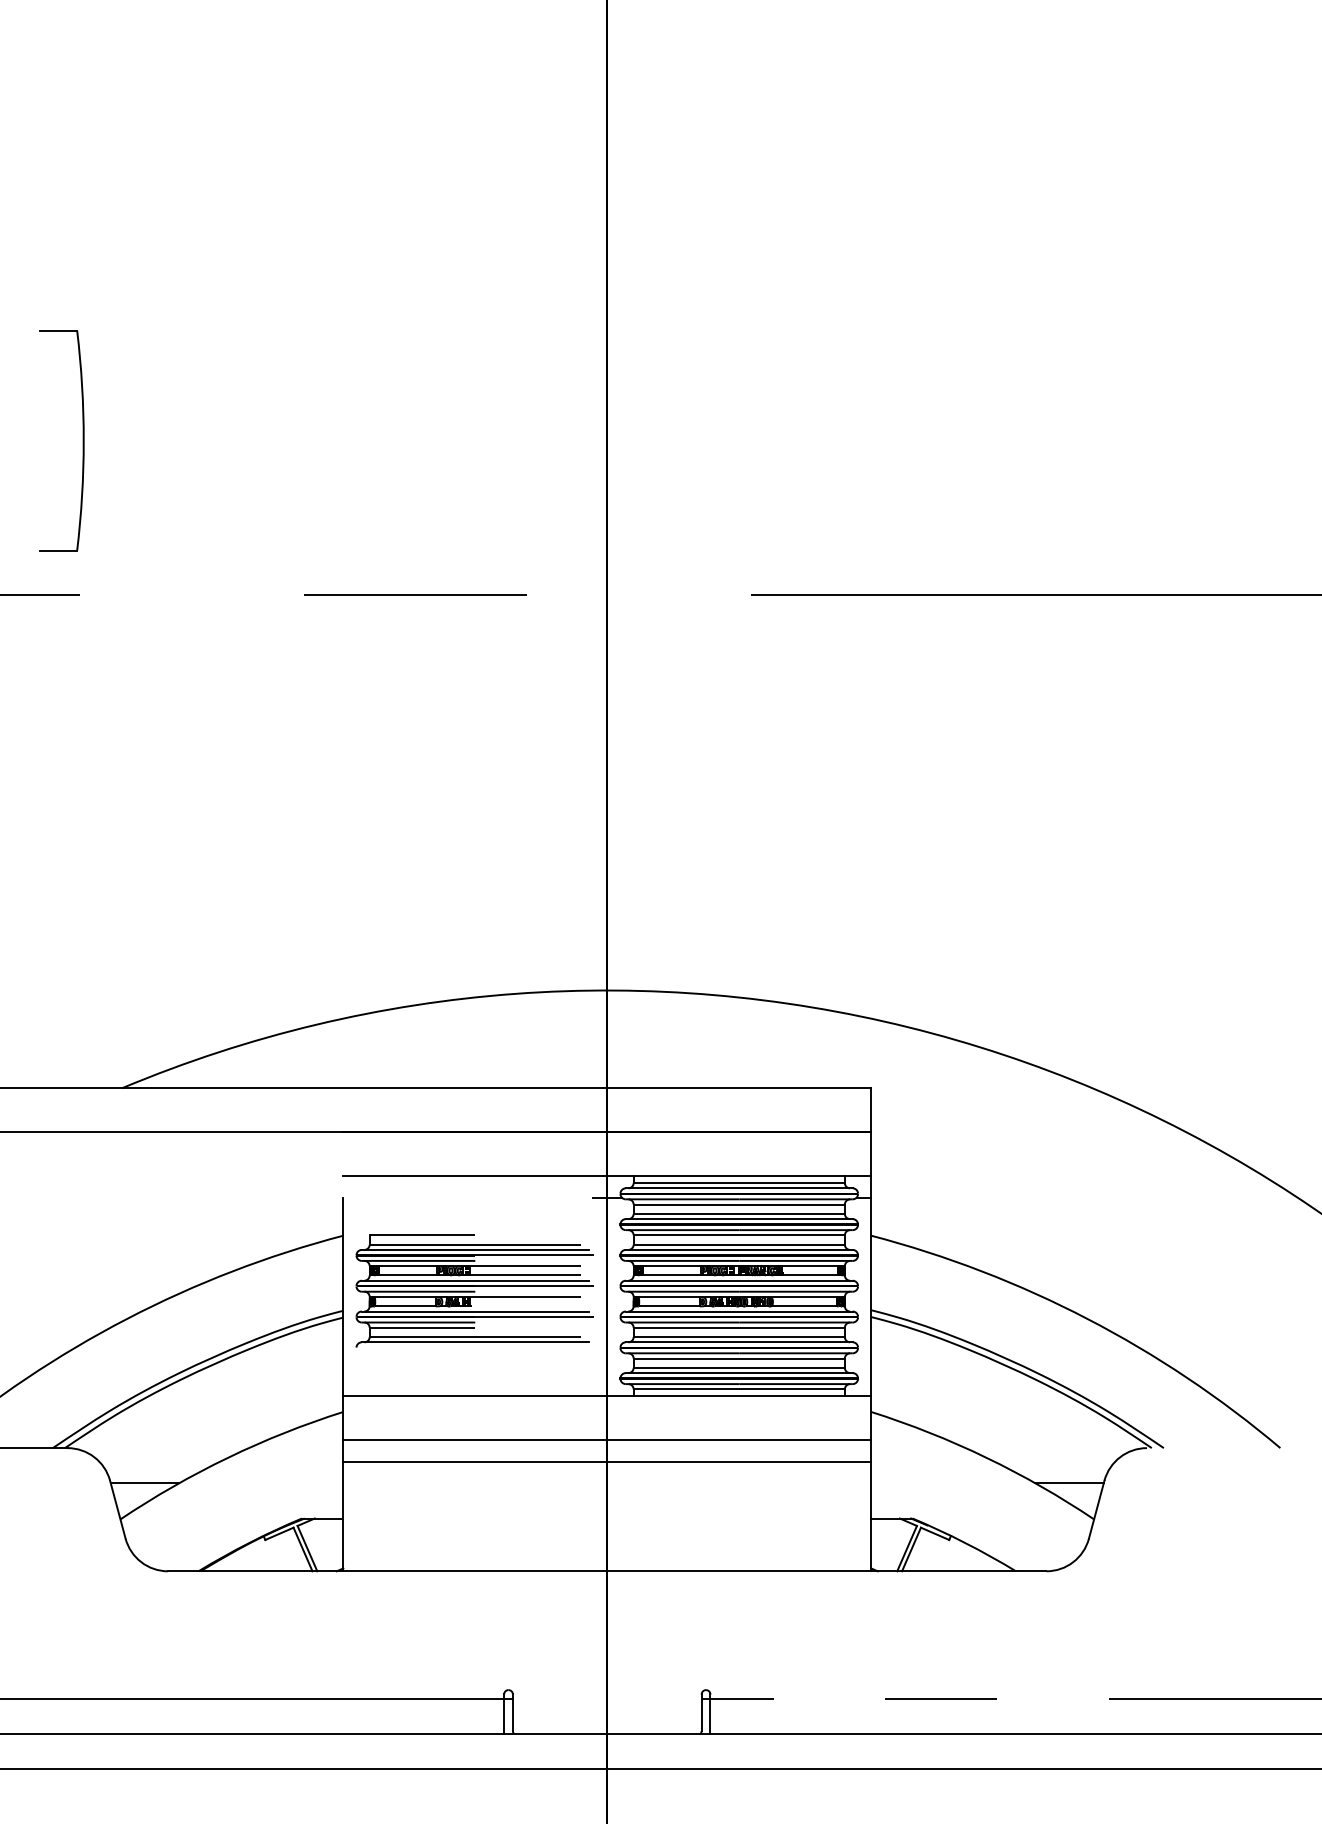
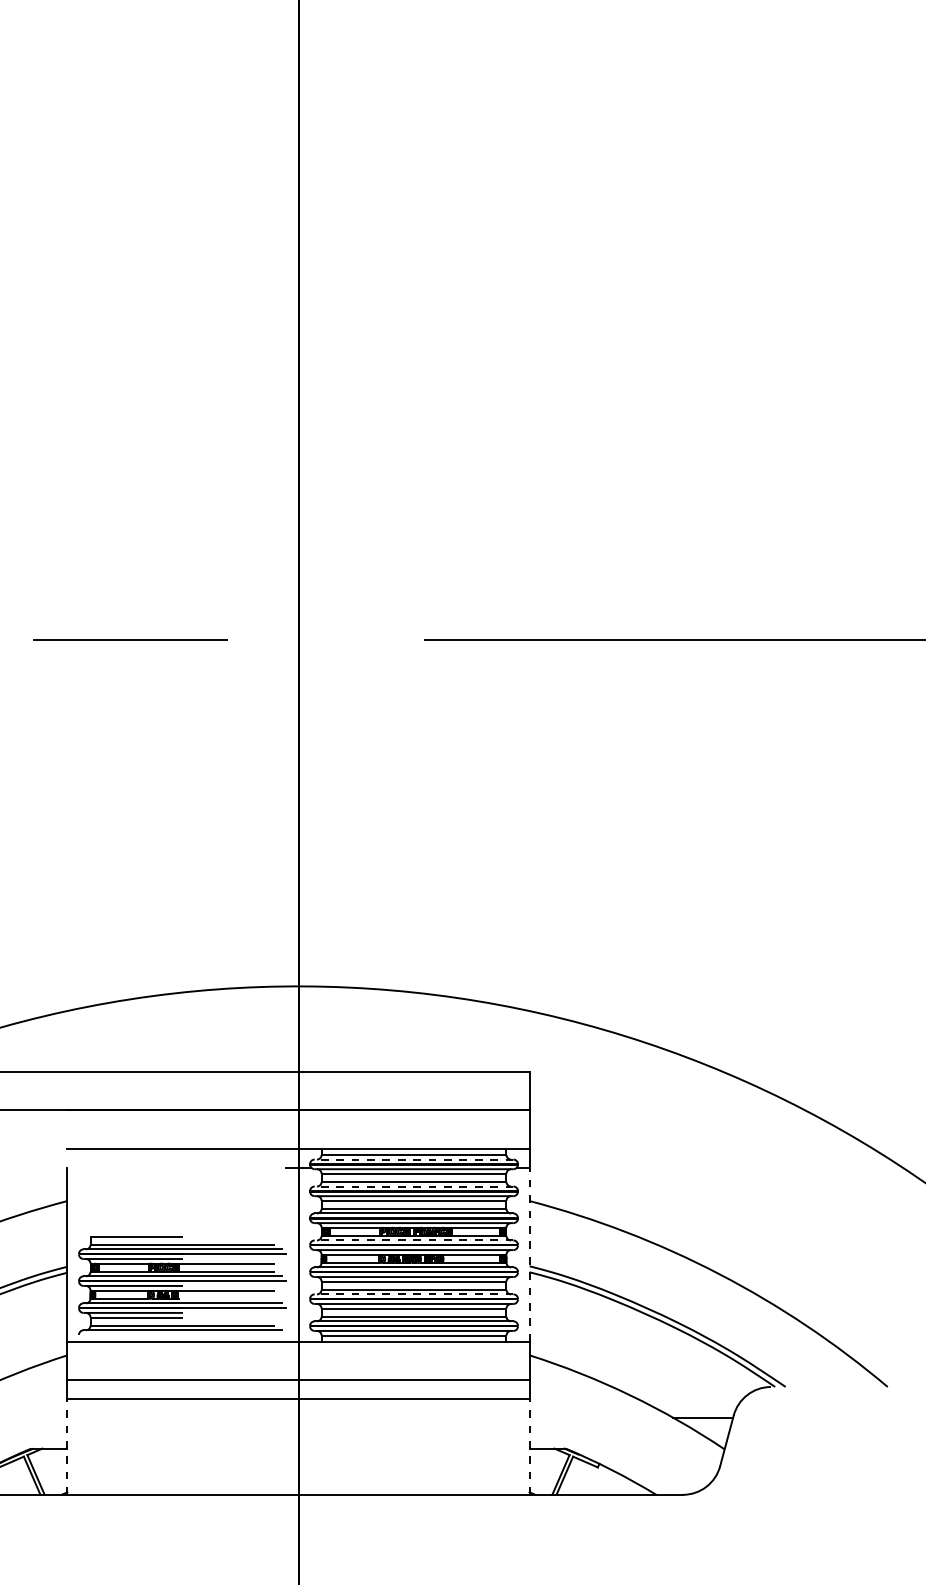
line: (739, 1188) -> (414, 1159), solid -> dashed
line: (739, 1219) -> (414, 1186), solid -> dashed
line: (739, 1280) -> (414, 1240), solid -> dashed
part: (474, 1290) -> (182, 1284), moved
line: (871, 1297) -> (529, 1255), solid -> dashed
line: (739, 1342) -> (414, 1294), solid -> dashed
line: (343, 1516) -> (67, 1446), solid -> dashed
line: (871, 1516) -> (529, 1446), solid -> dashed

